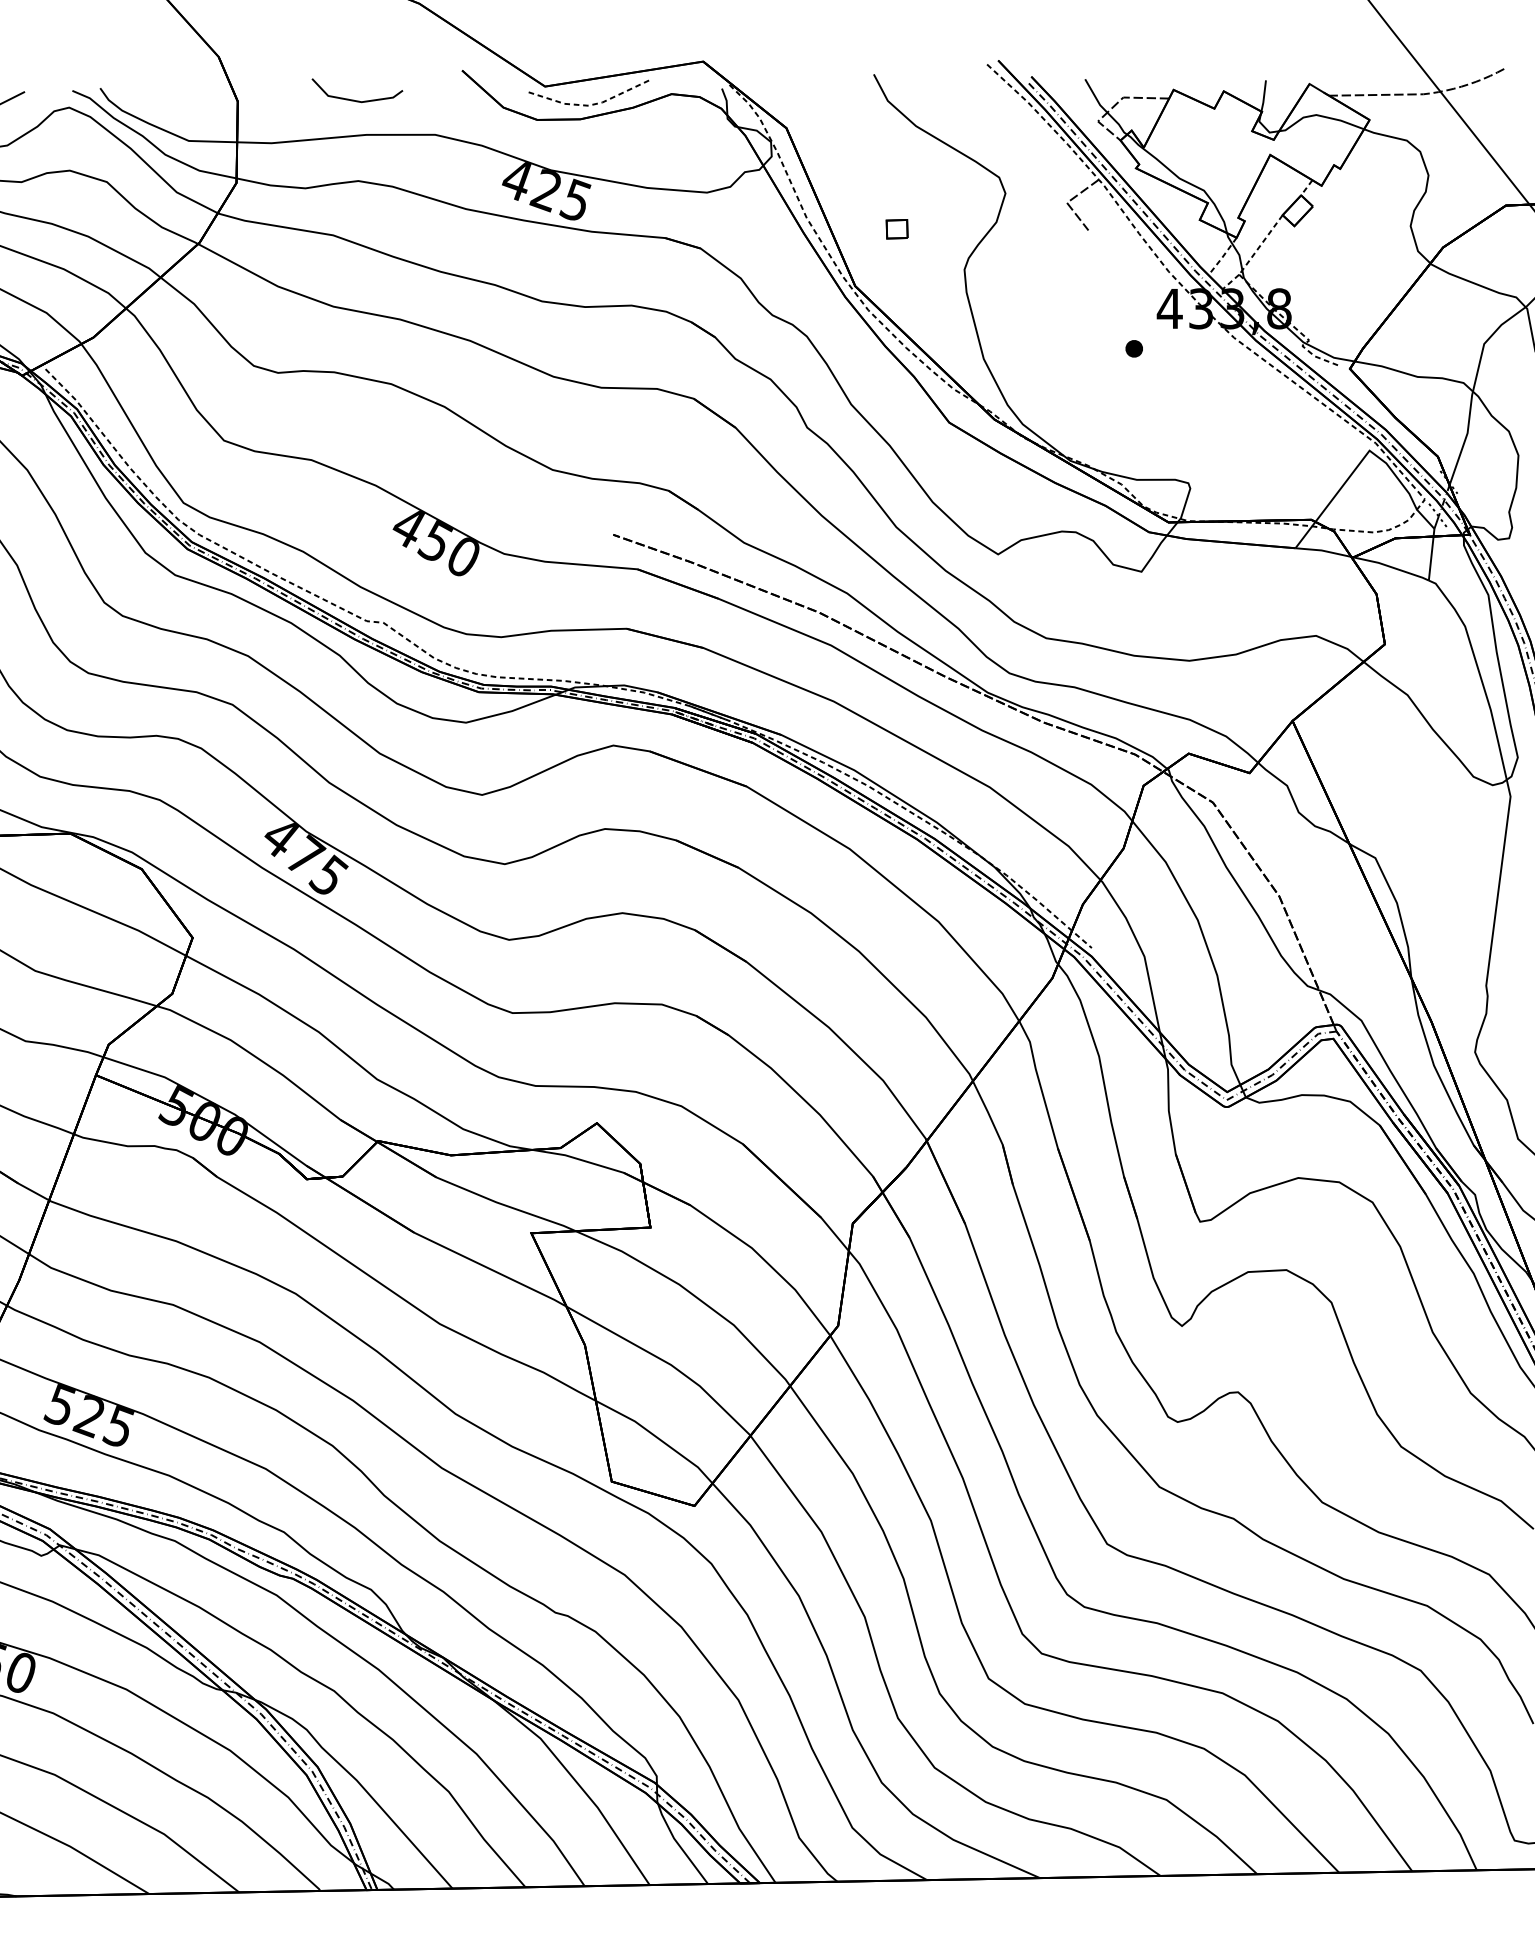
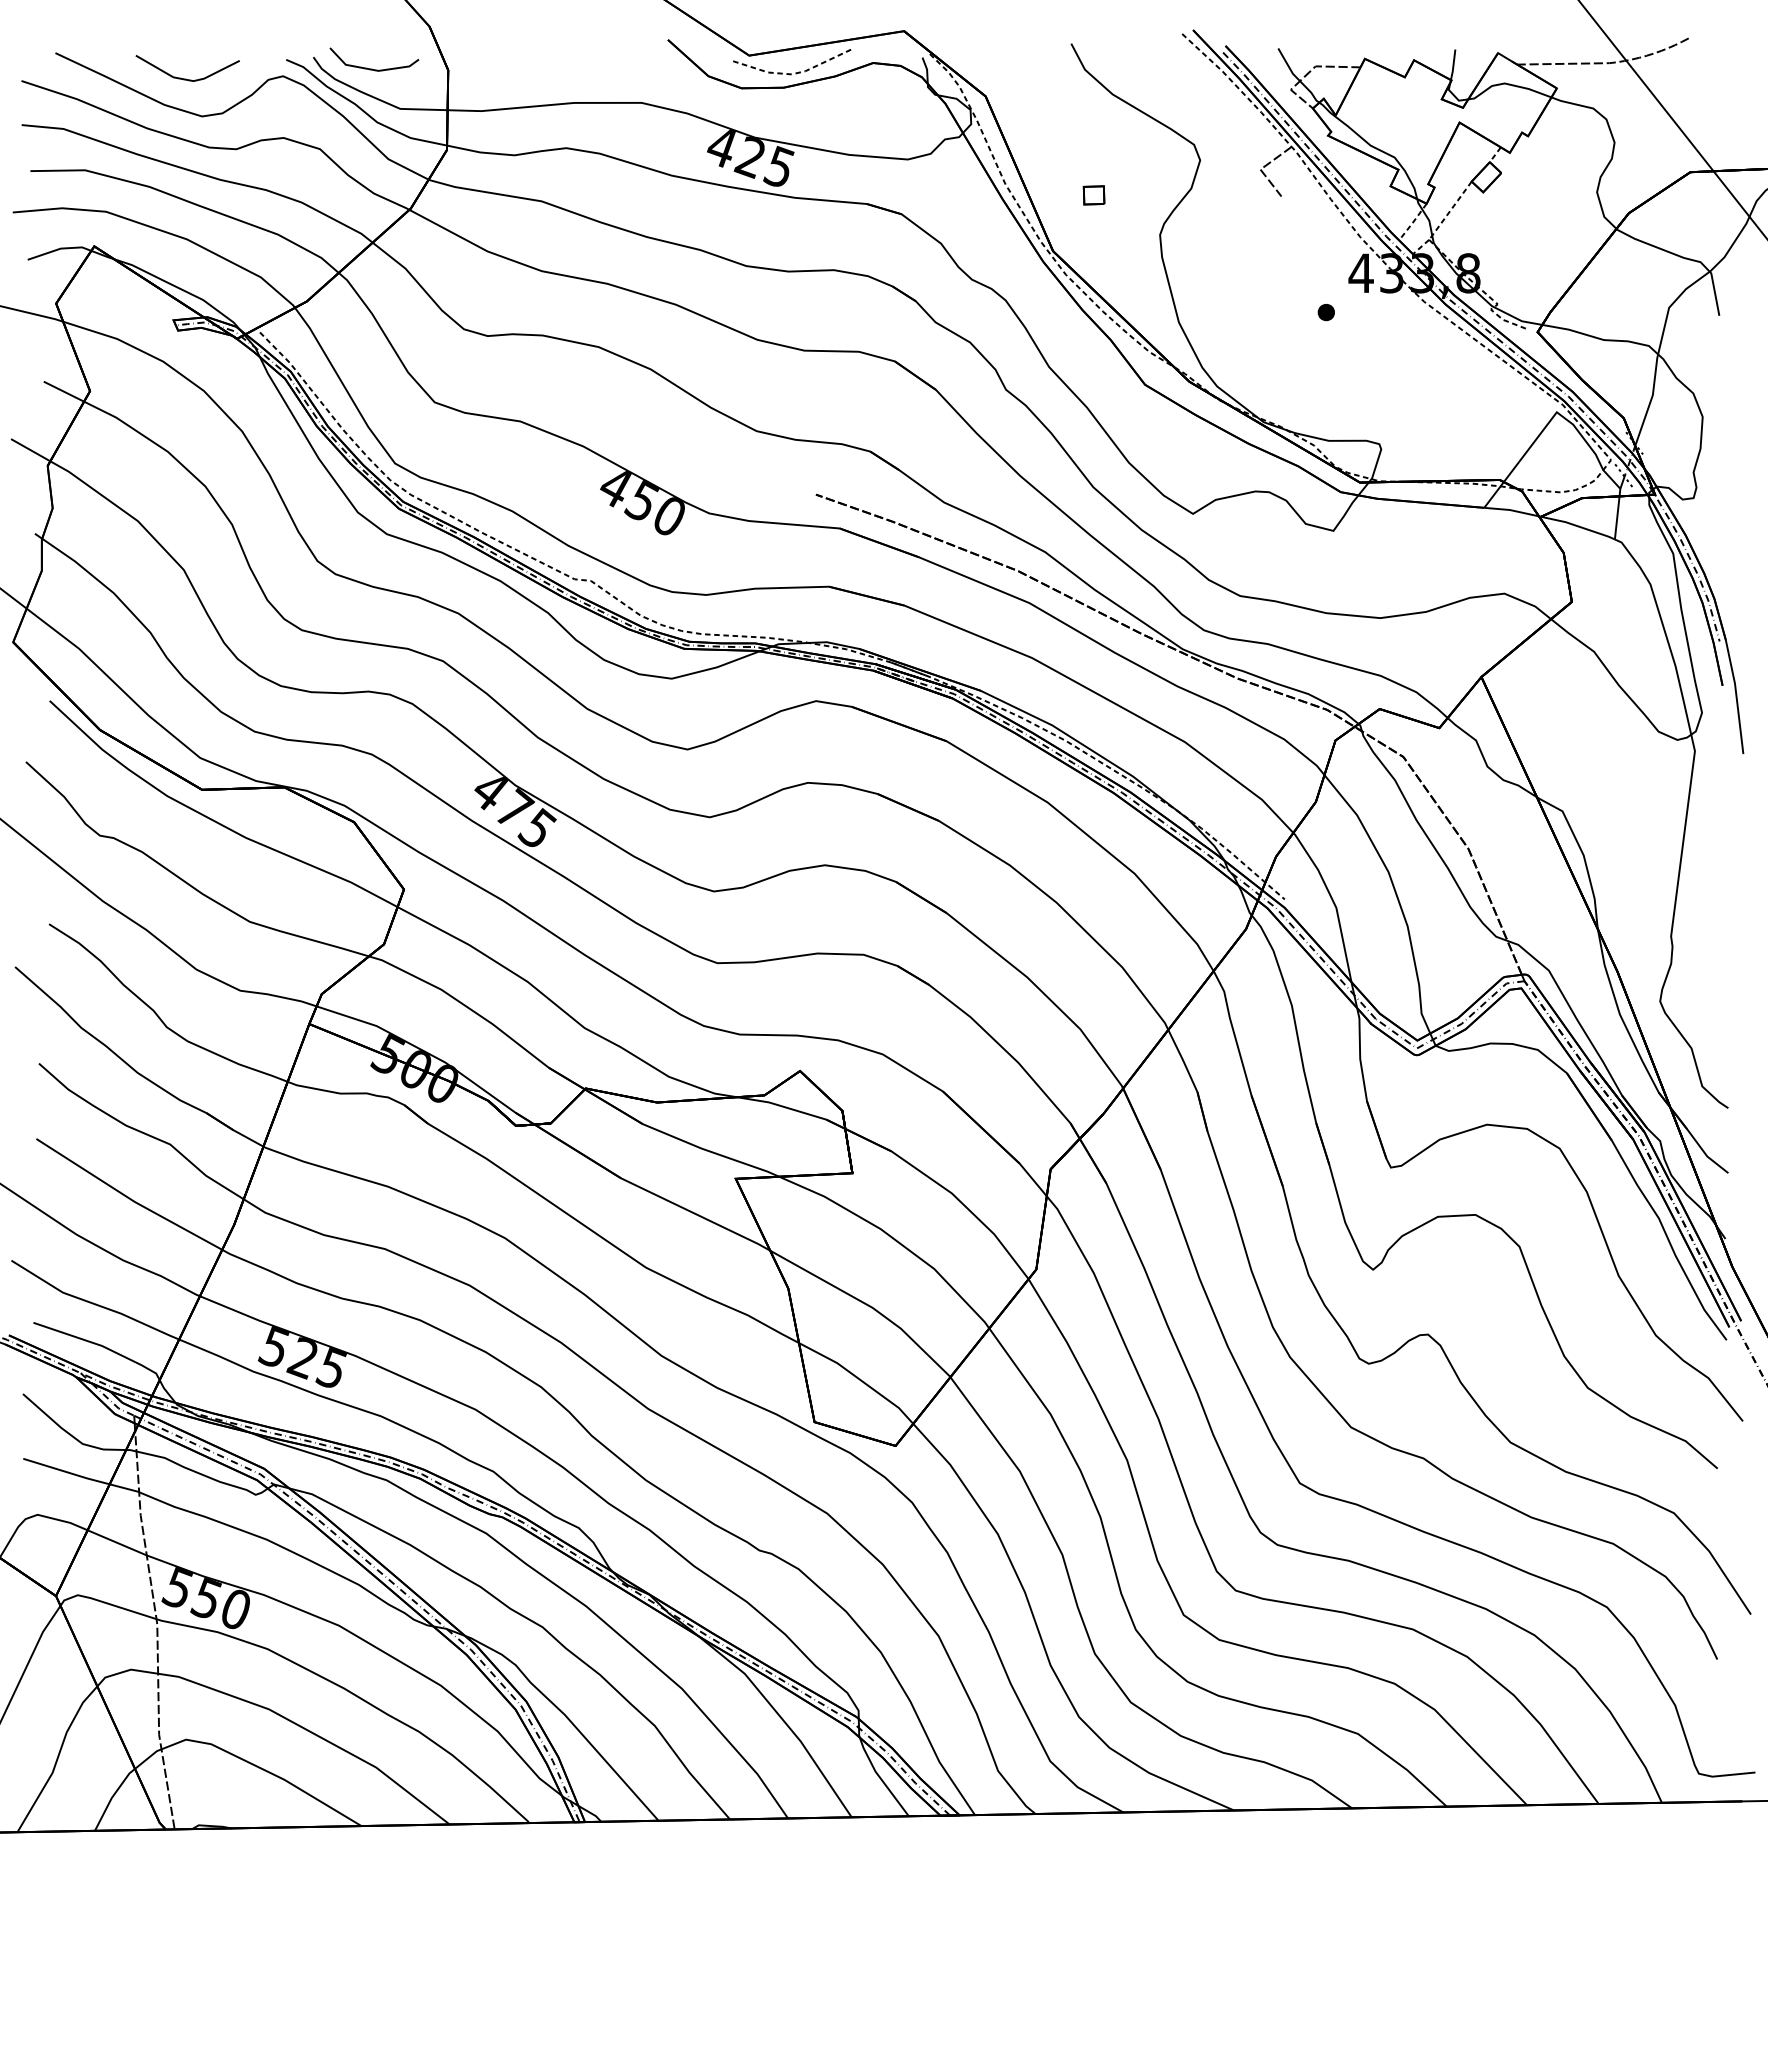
line: (355, 99) -> (372, 68), moved

